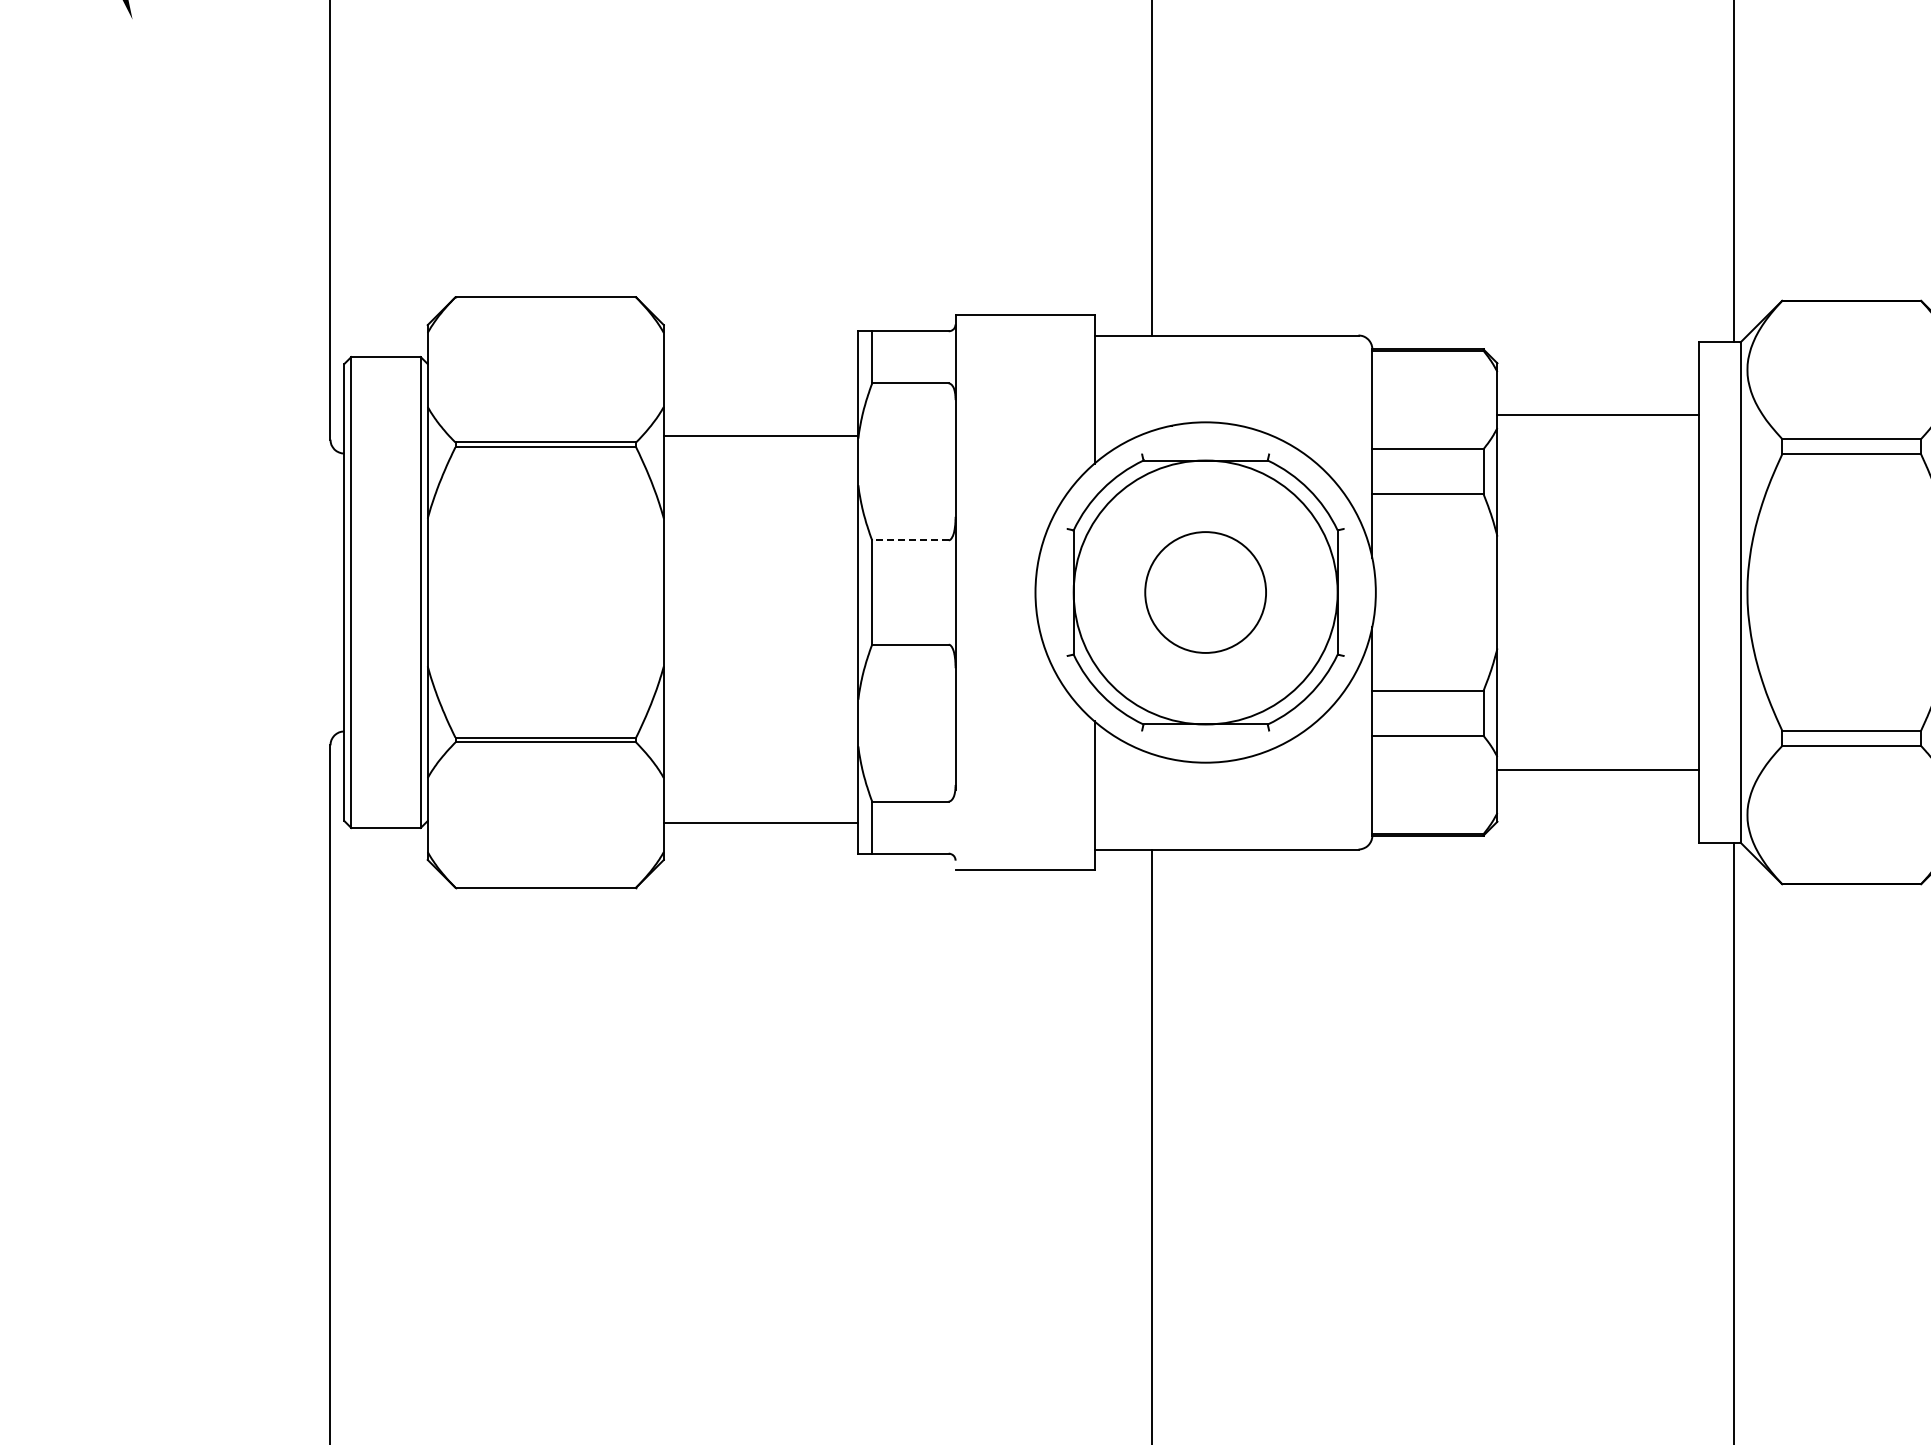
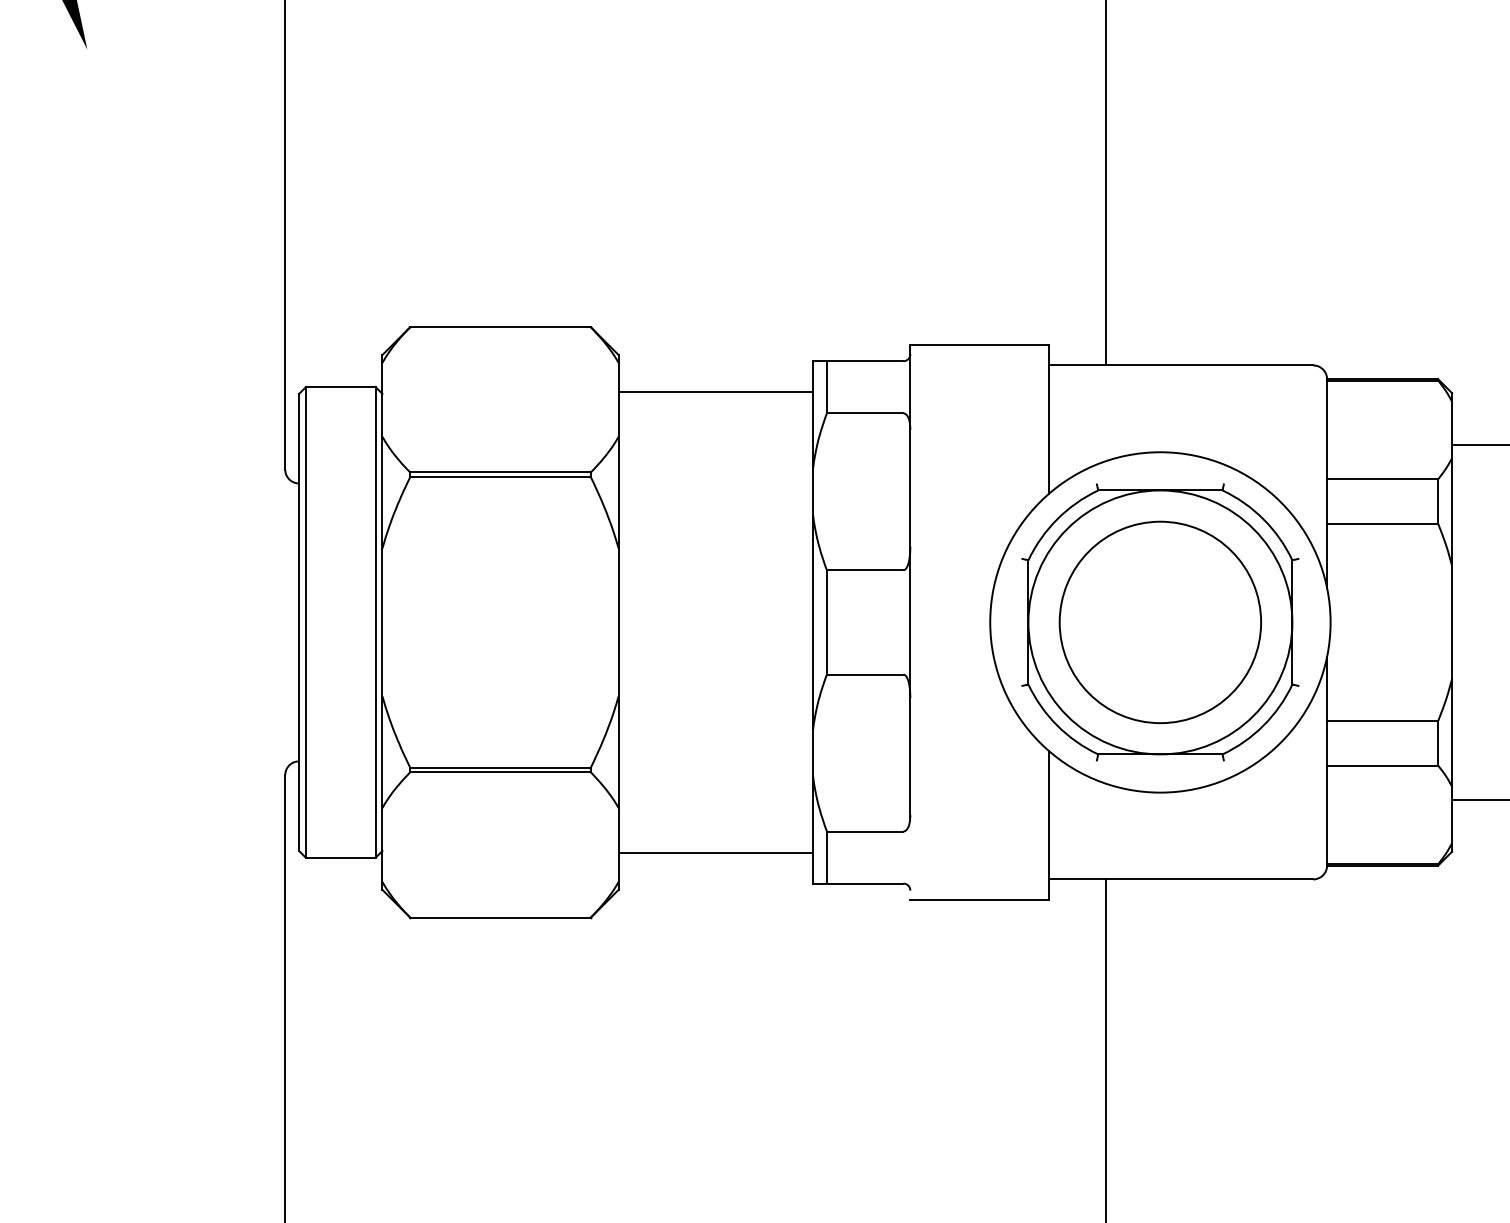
line: (760, 435) -> (715, 391), moved
line: (909, 540) -> (864, 570), dashed -> solid
circle: (1205, 592) -> (1160, 622), size x1.67

